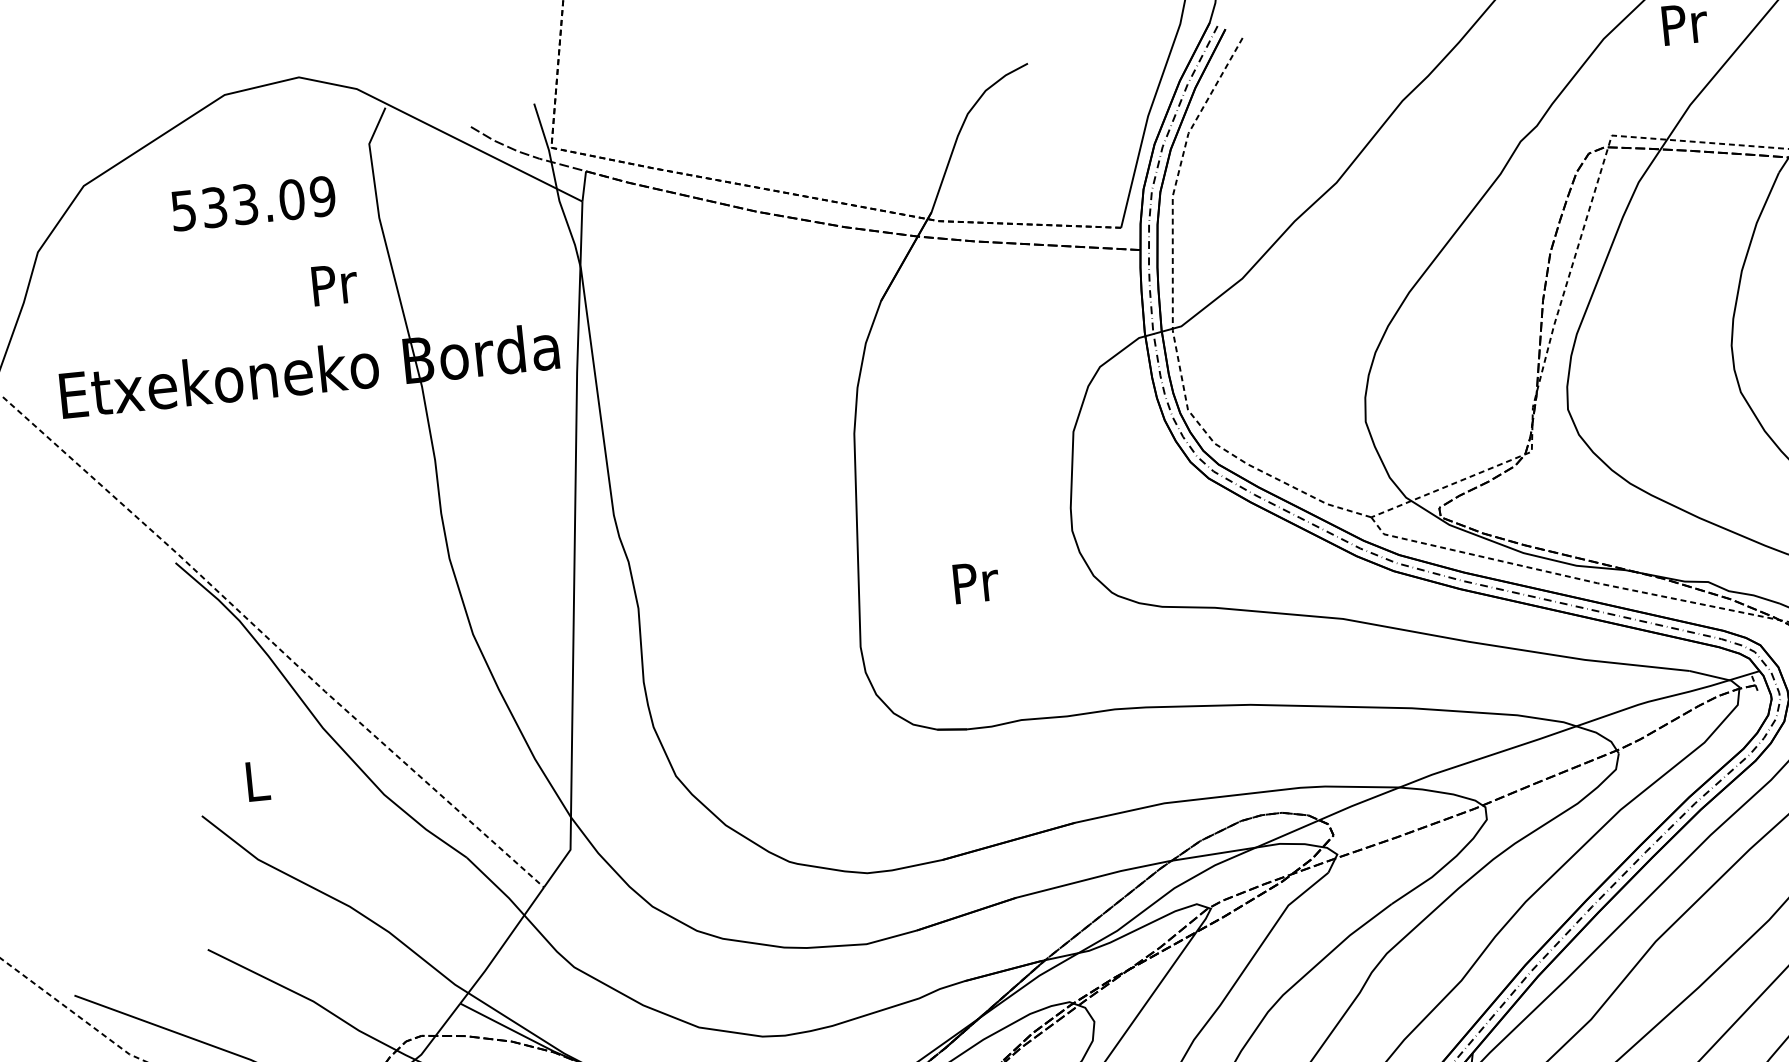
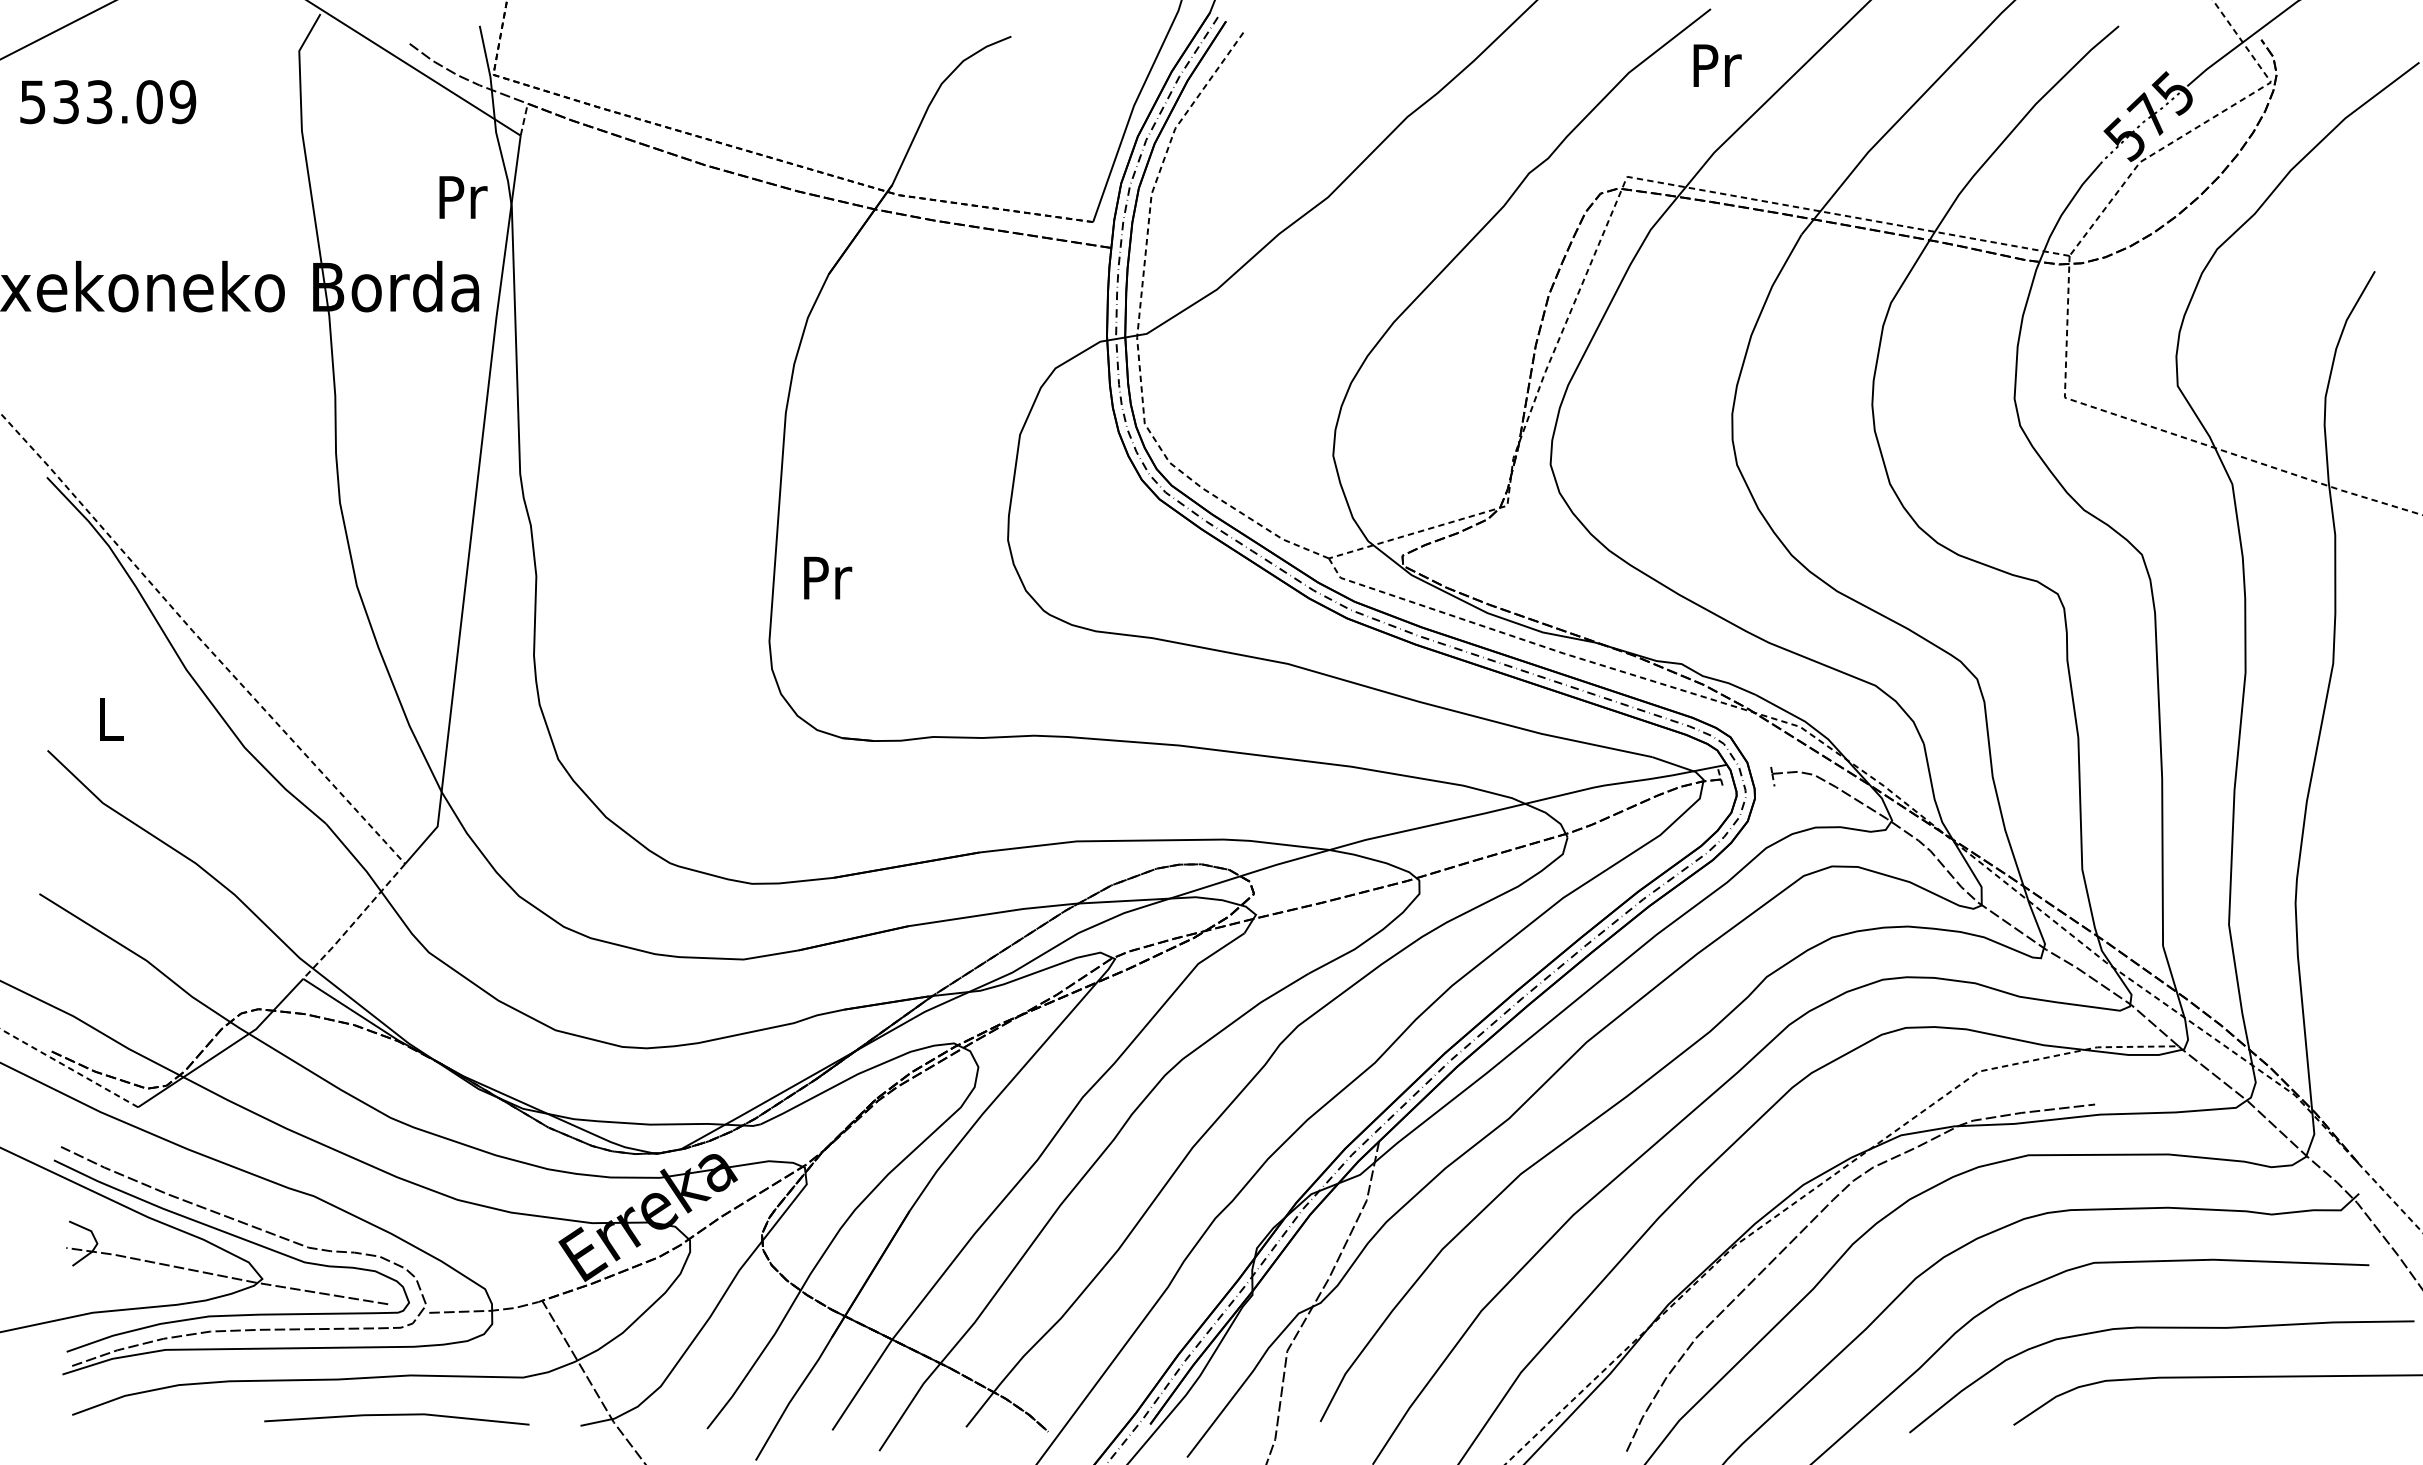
line: (584, 186) -> (524, 119), solid -> dashed
text: (253, 203) -> (108, 102), moved
text: (335, 284) -> (463, 197), moved
text: (976, 581) -> (828, 577), moved
line: (502, 946) -> (354, 922), solid -> dashed

